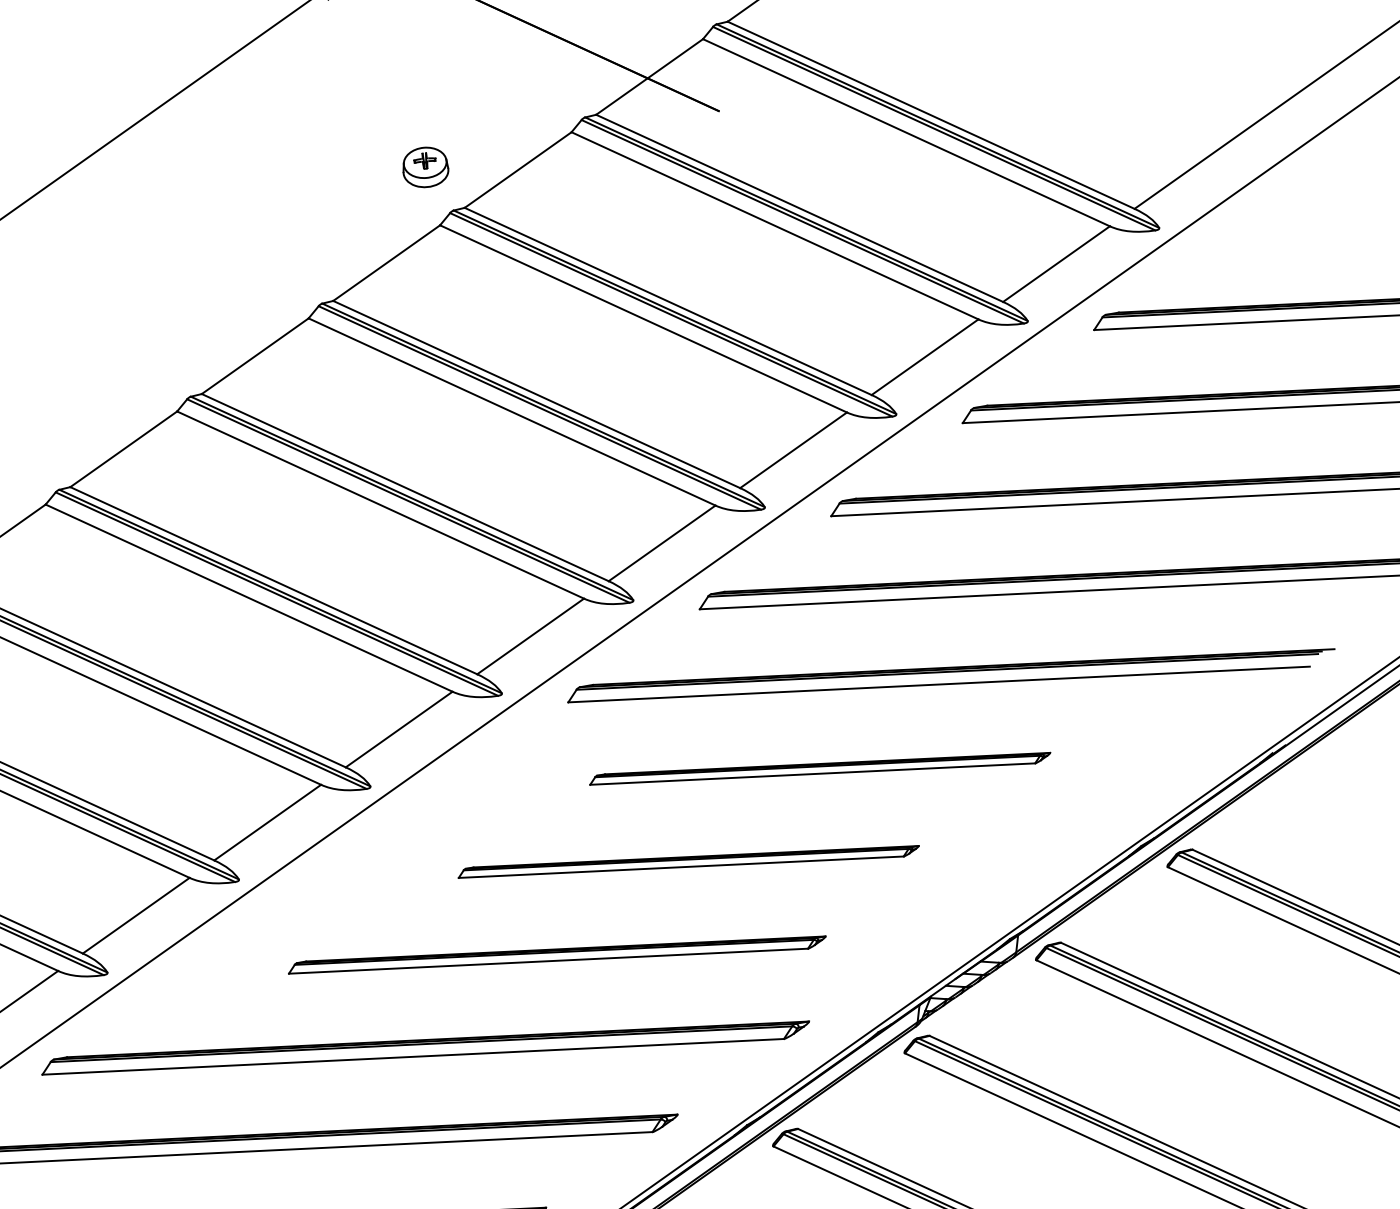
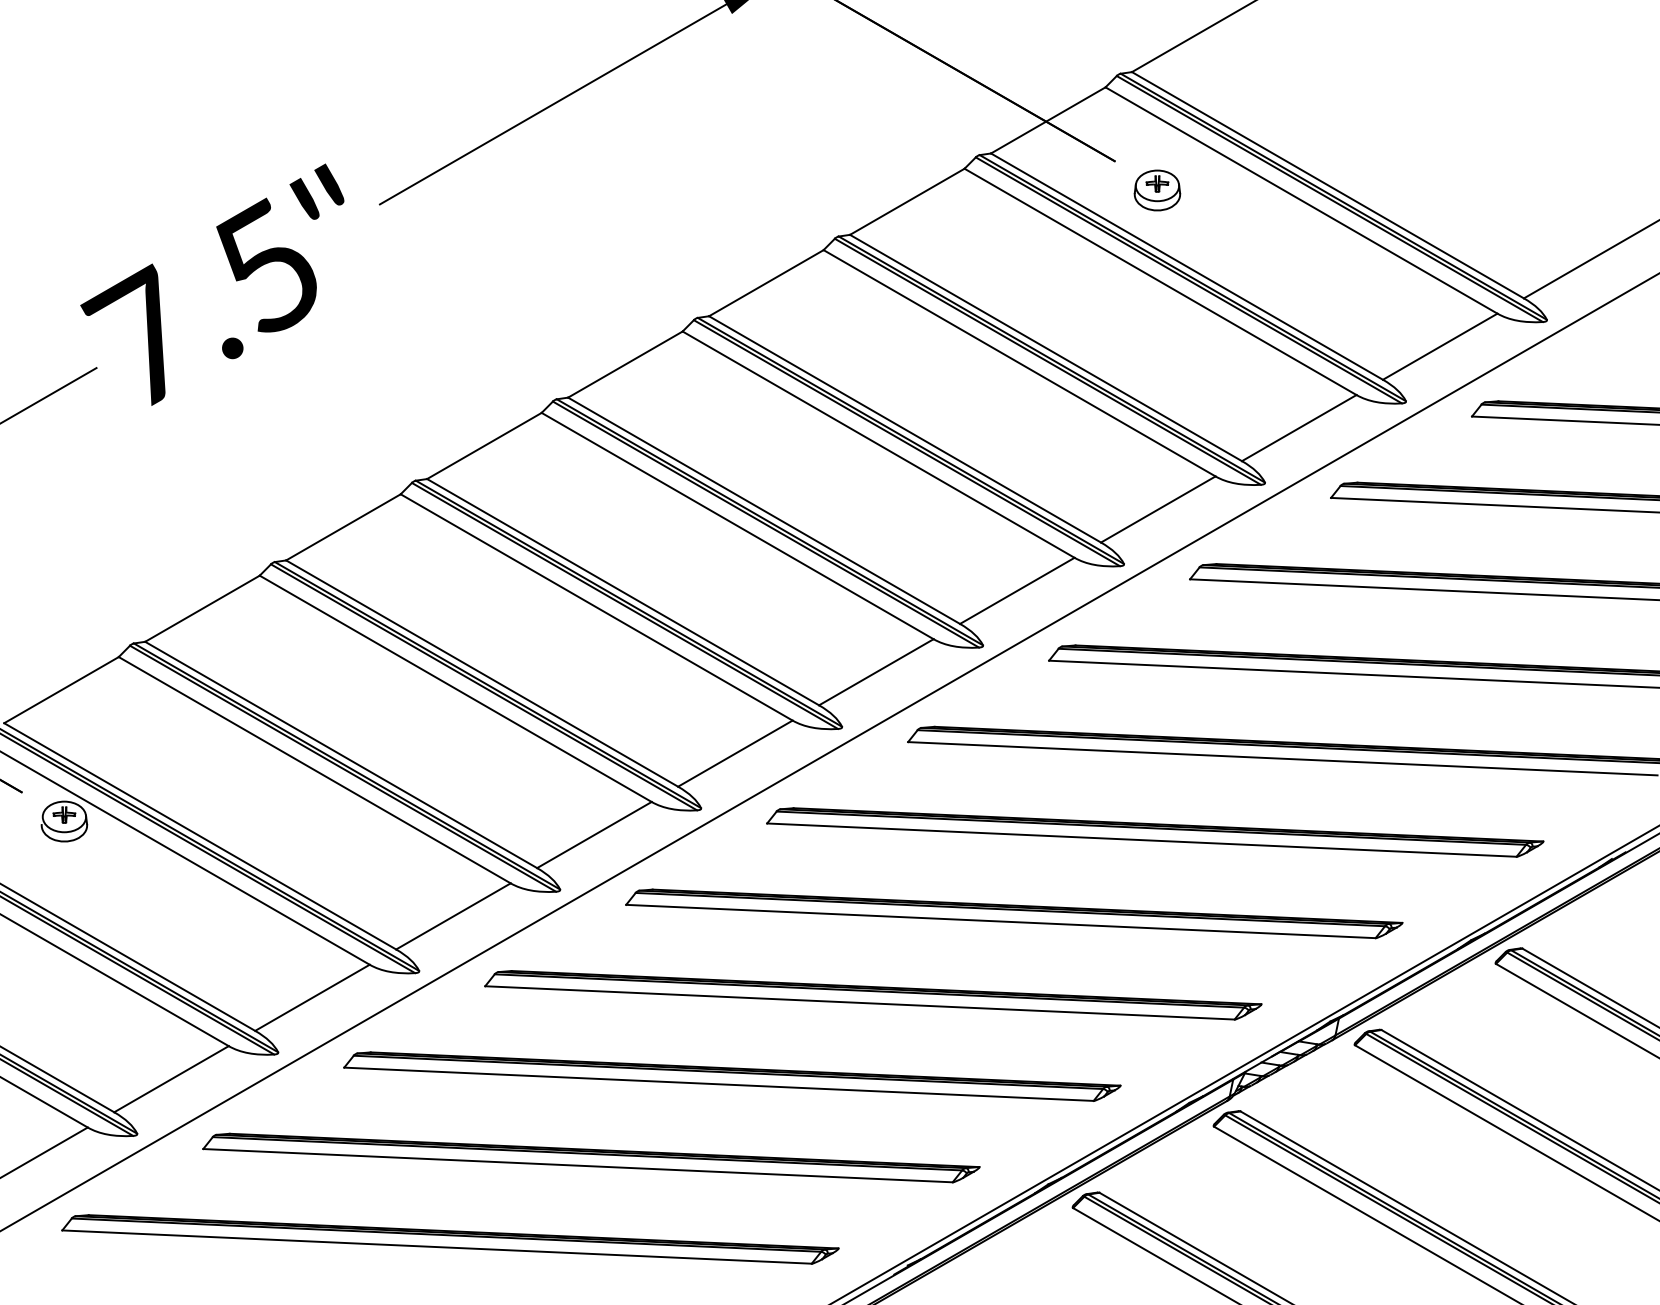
part: (425, 167) -> (1157, 190), moved
part: (820, 768) -> (1155, 832), size x1.67
part: (688, 861) -> (1014, 913), size x1.67
part: (557, 955) -> (873, 995), size x1.43

